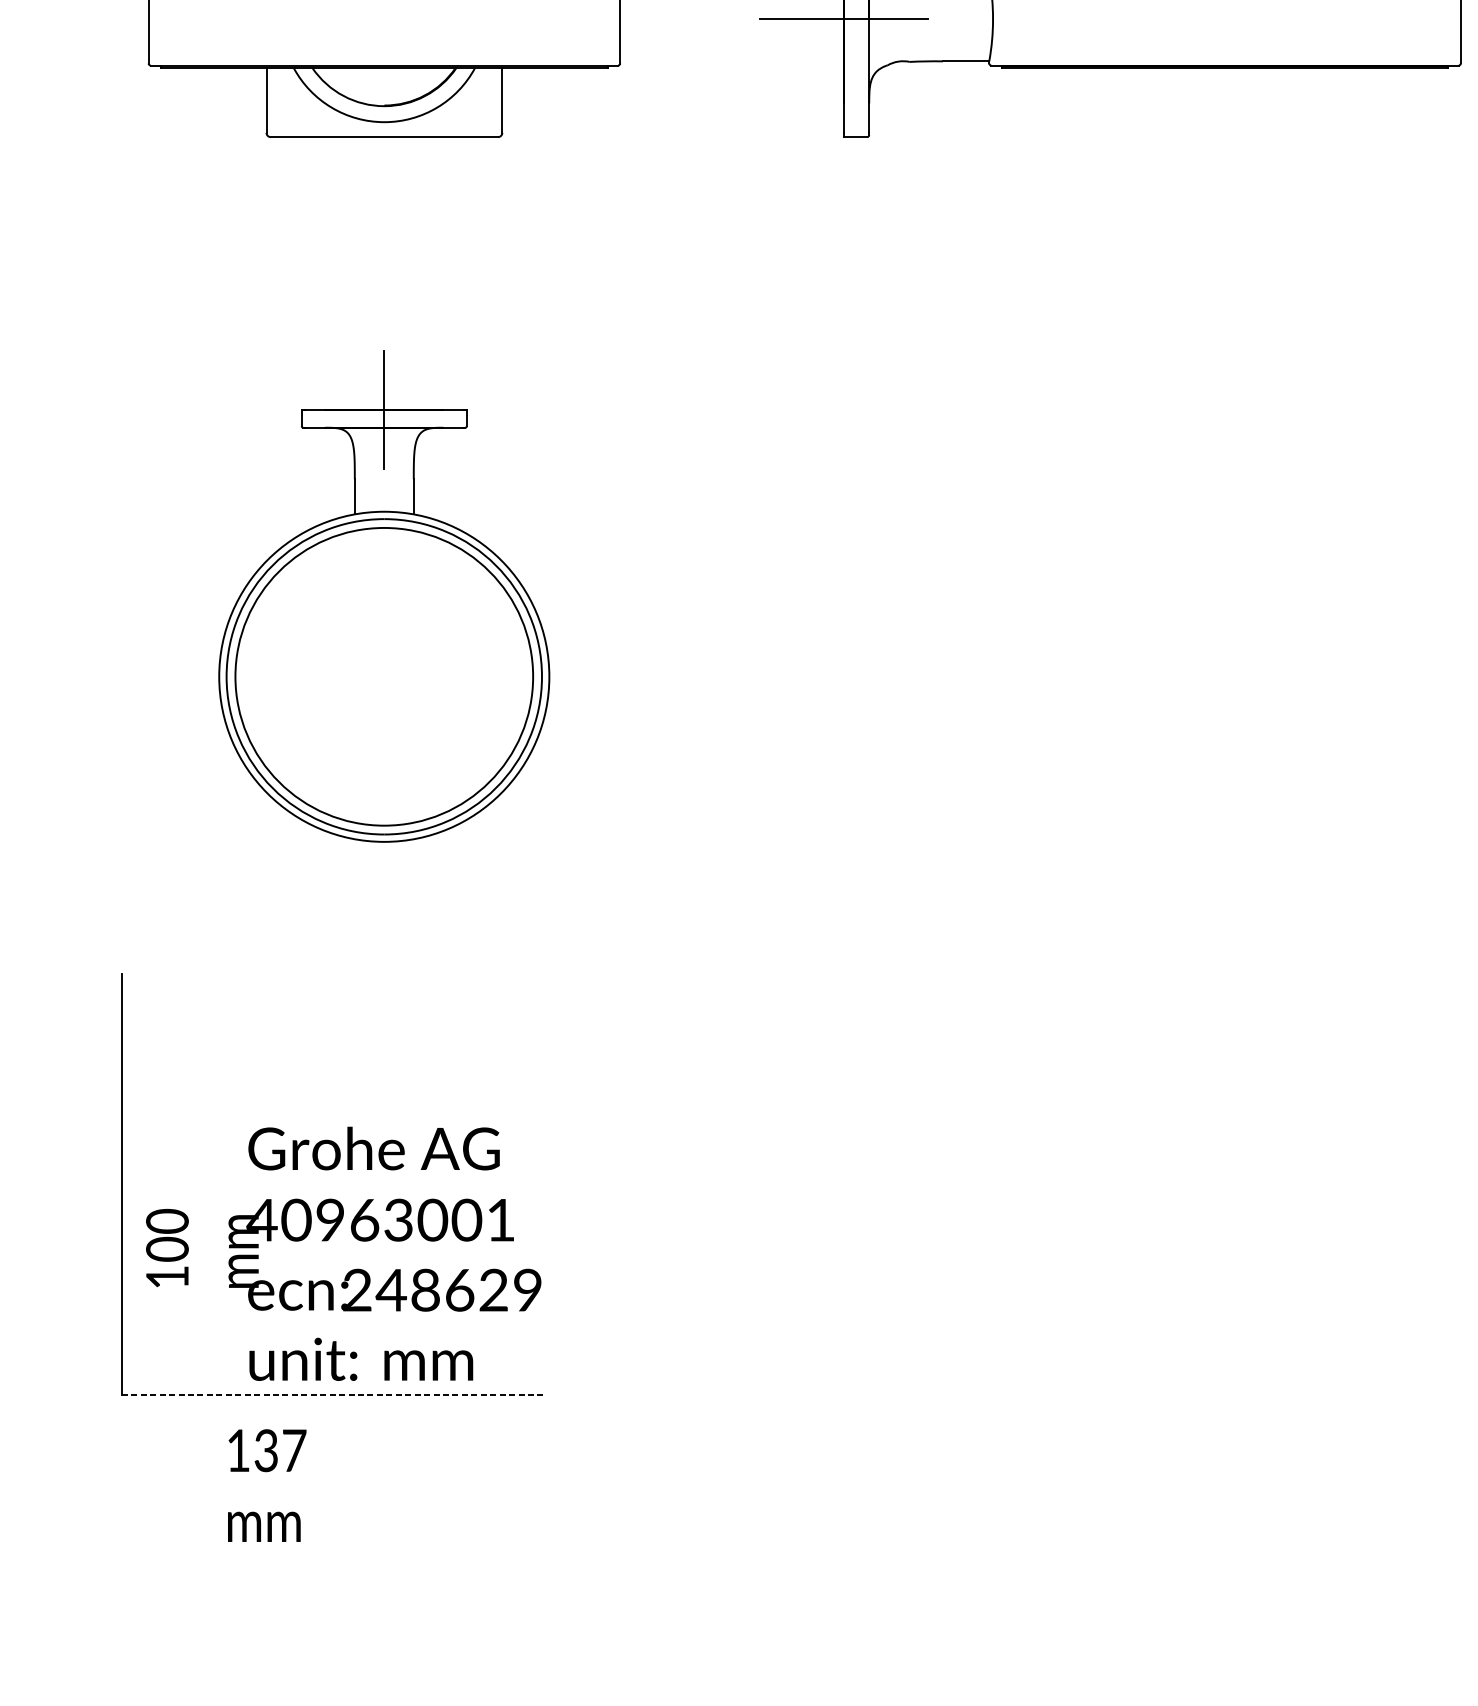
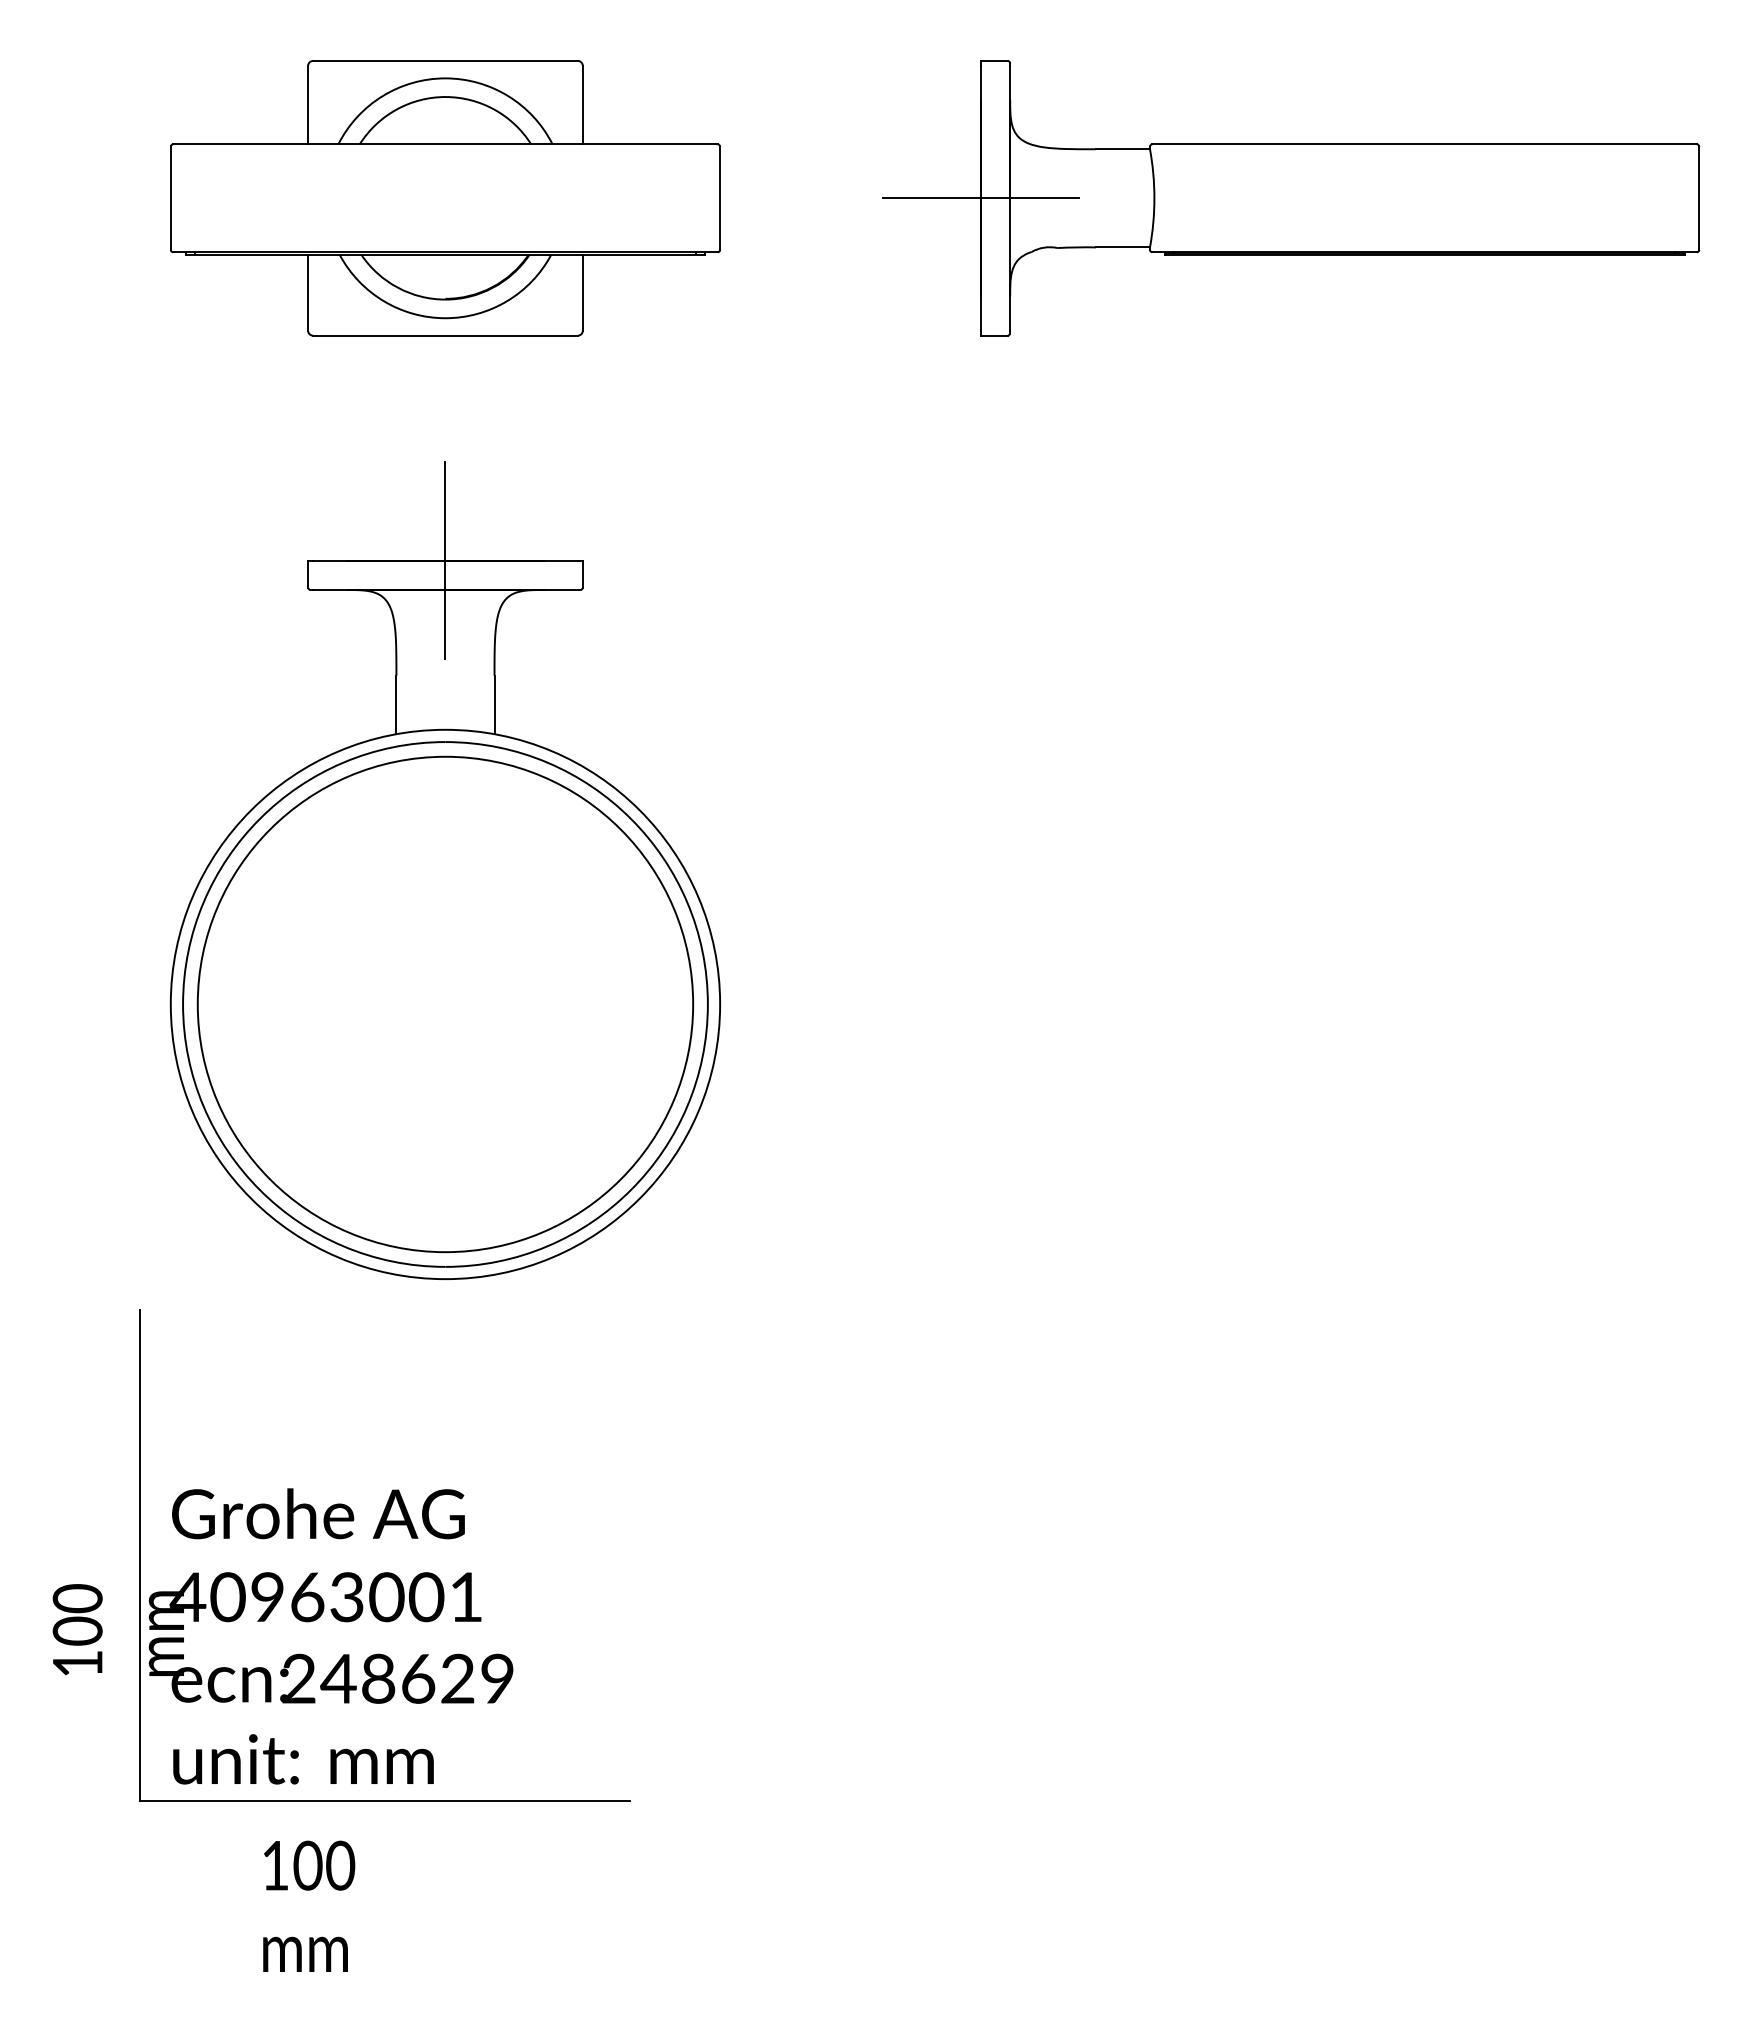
part: (383, 596) -> (444, 870), size x1.43
text: (343, 1253) -> (282, 1636), moved
line: (332, 1394) -> (385, 1800), dashed -> solid
text: (280, 1450) -> (324, 1865), 137 -> 100

